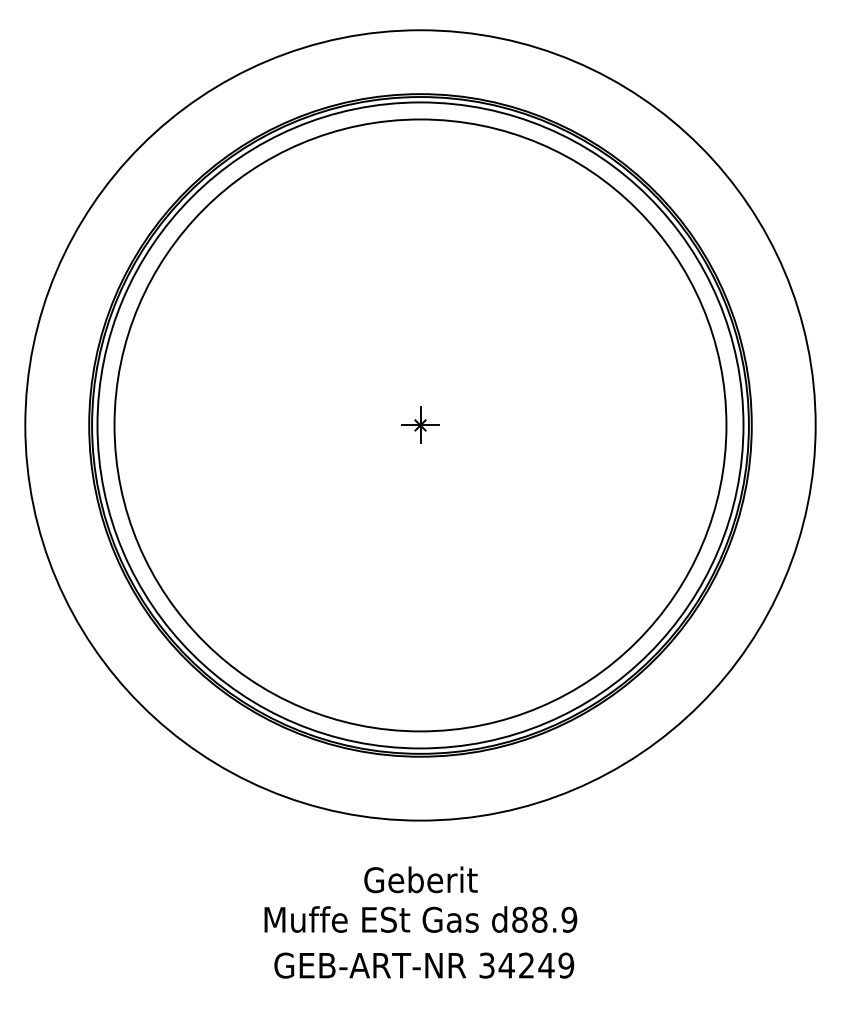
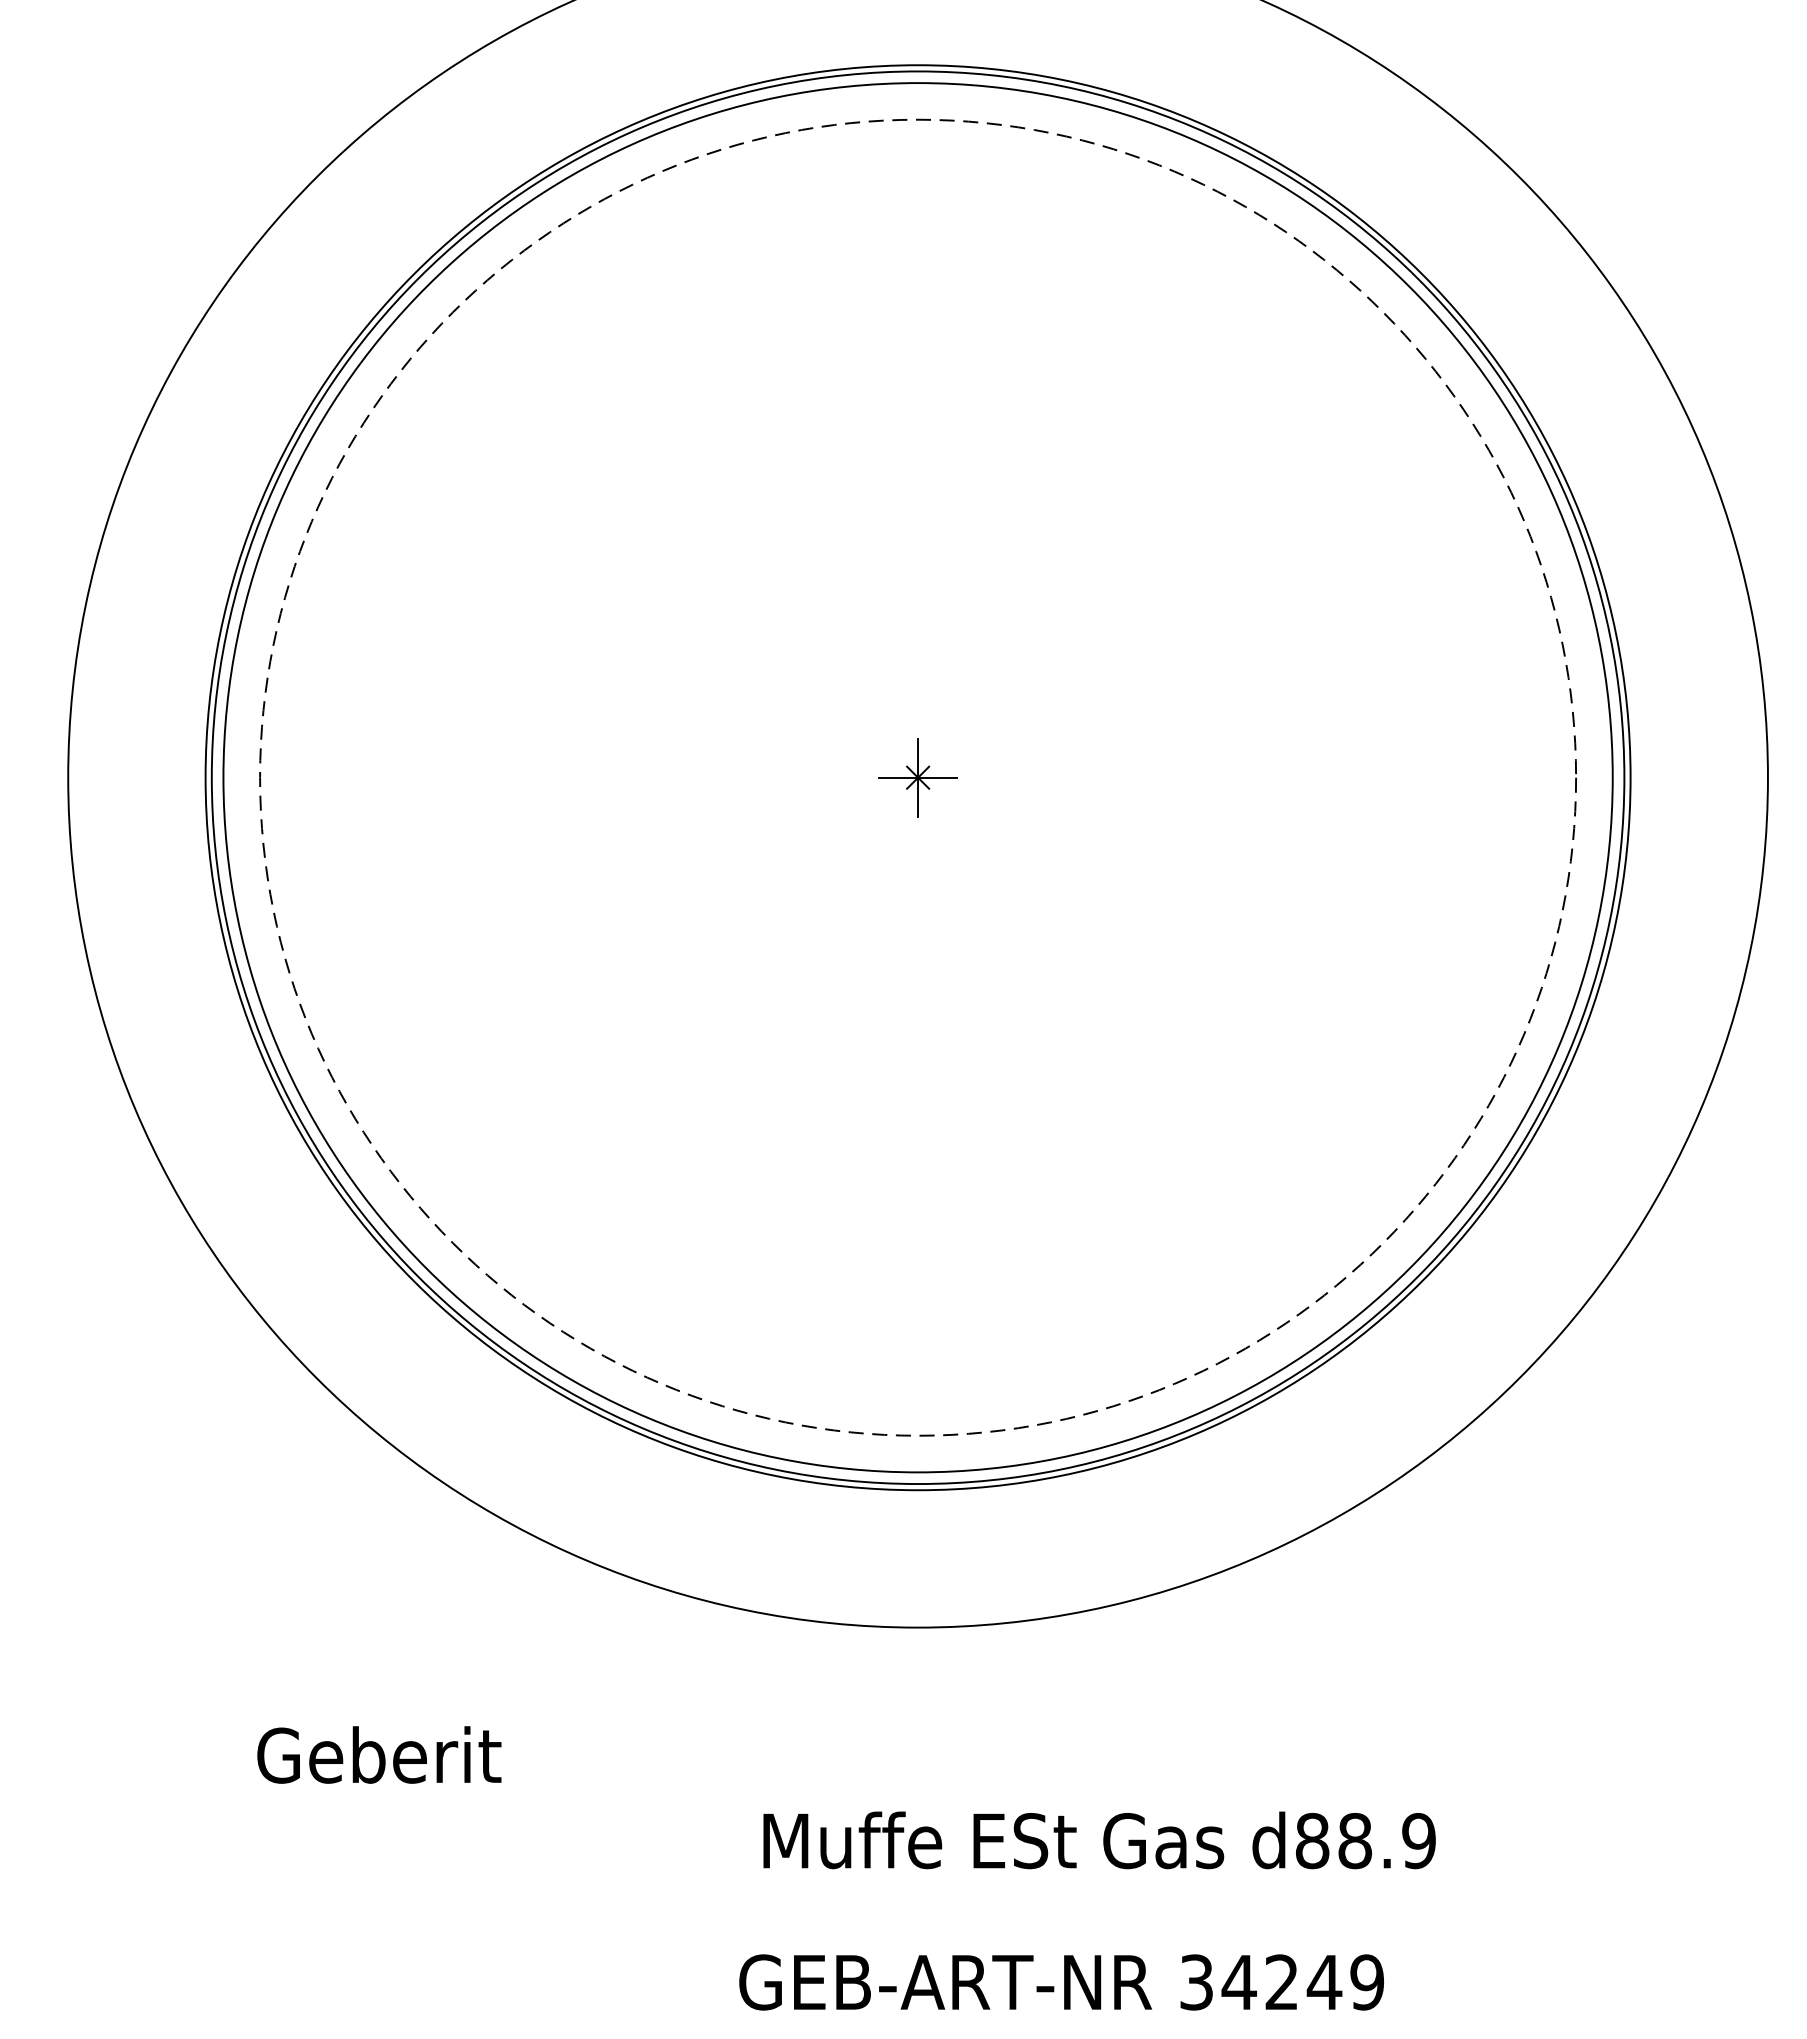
circle: (420, 425) -> (918, 777), solid -> dashed
text: (420, 879) -> (378, 1754), moved
text: (420, 919) -> (1098, 1840), moved
text: (424, 965) -> (1062, 1982), moved

